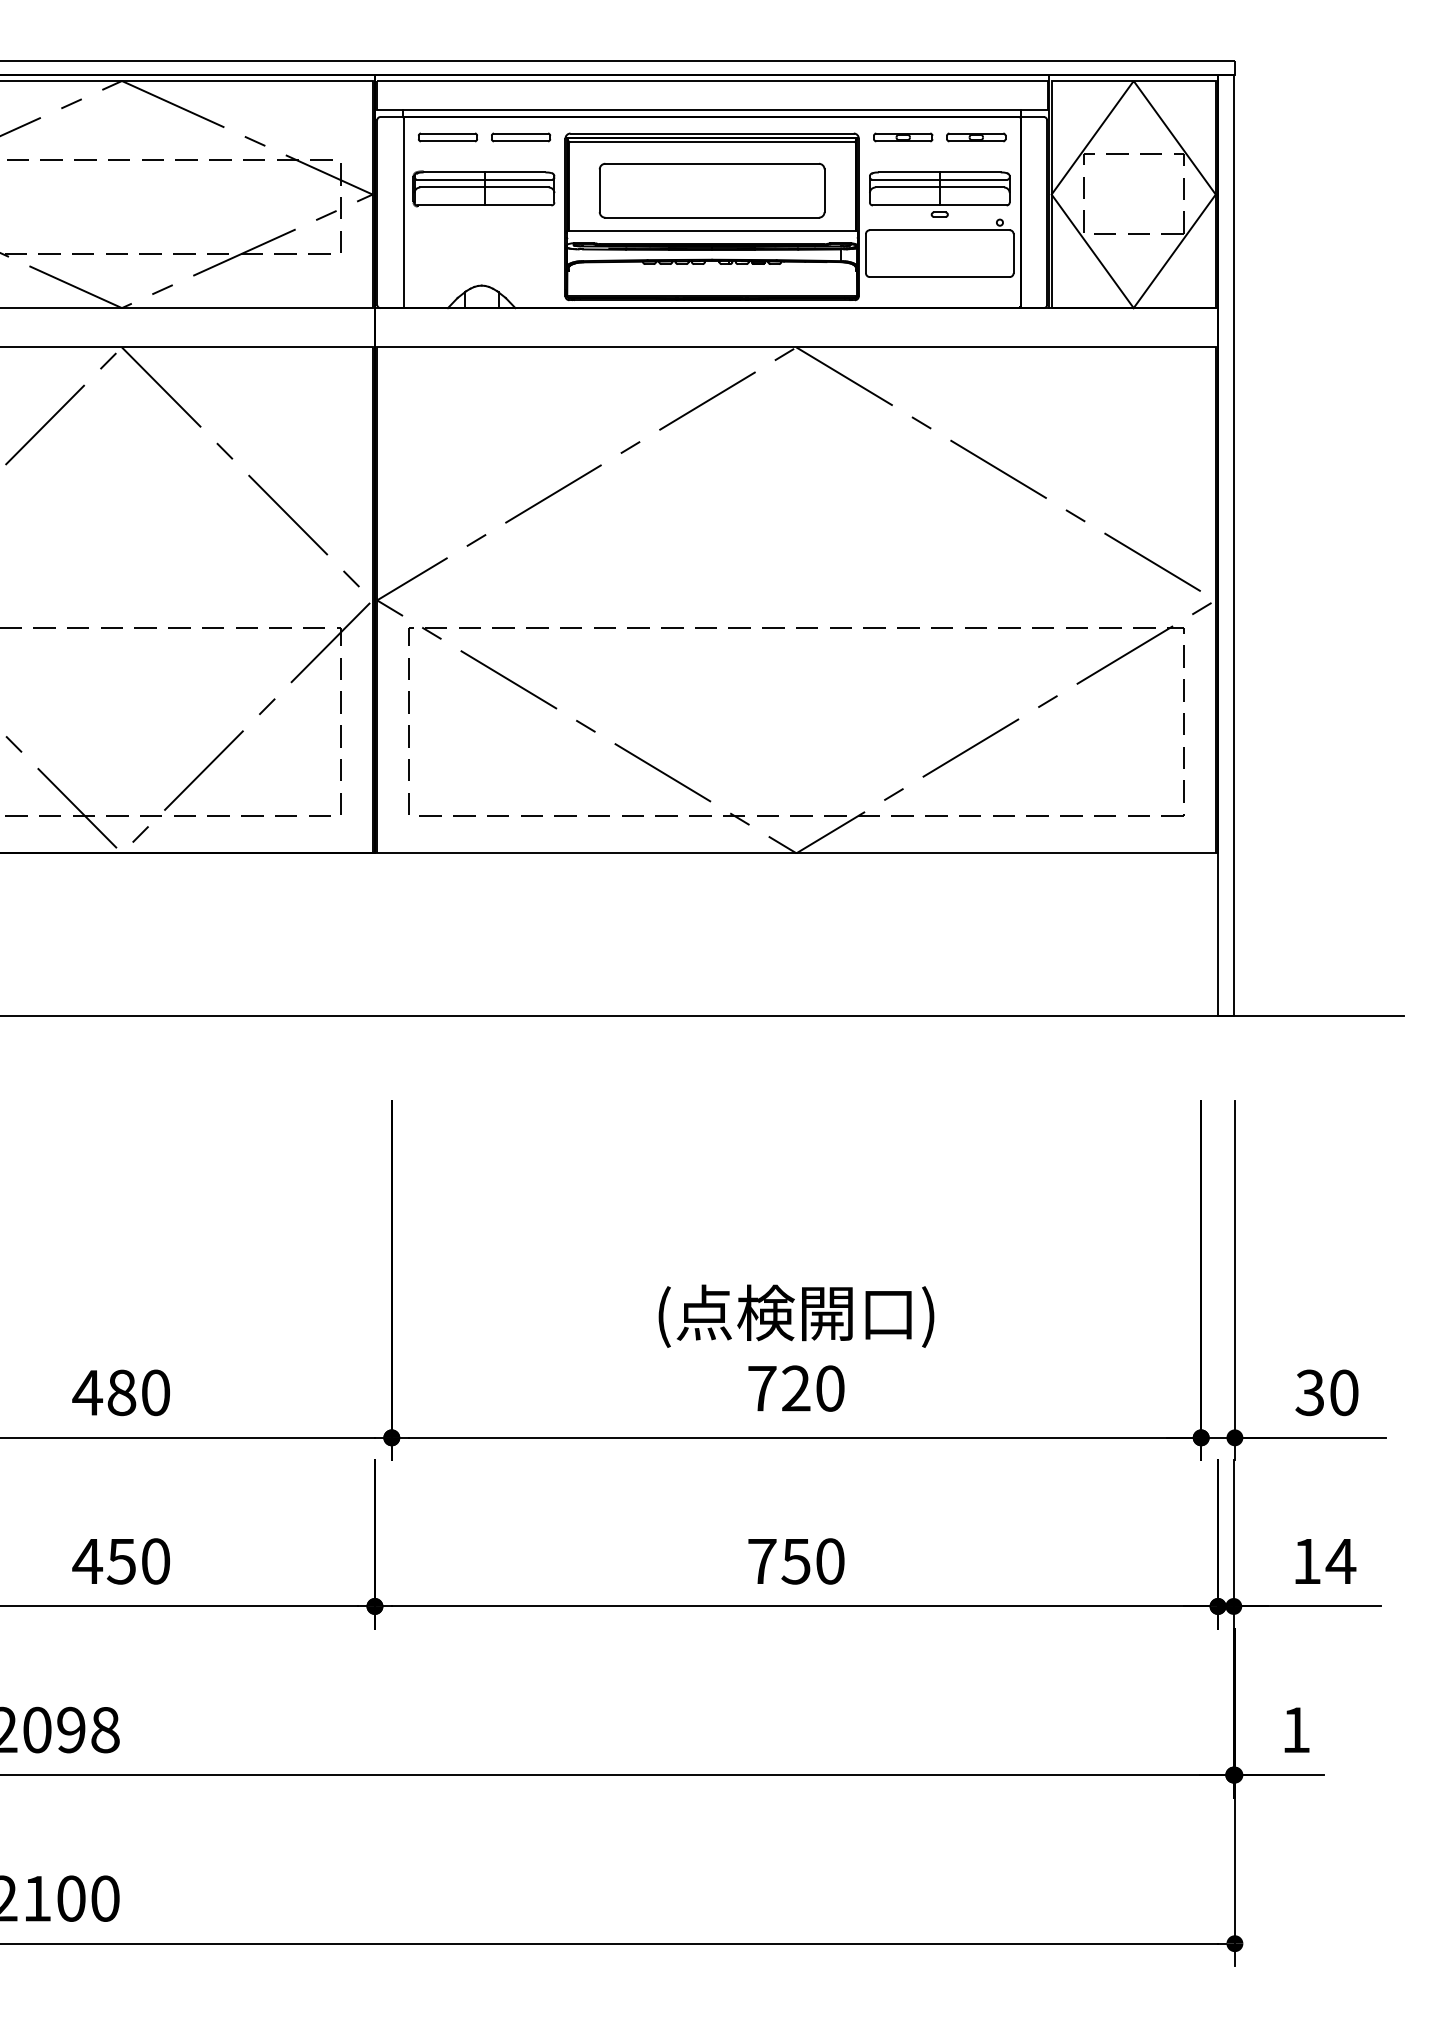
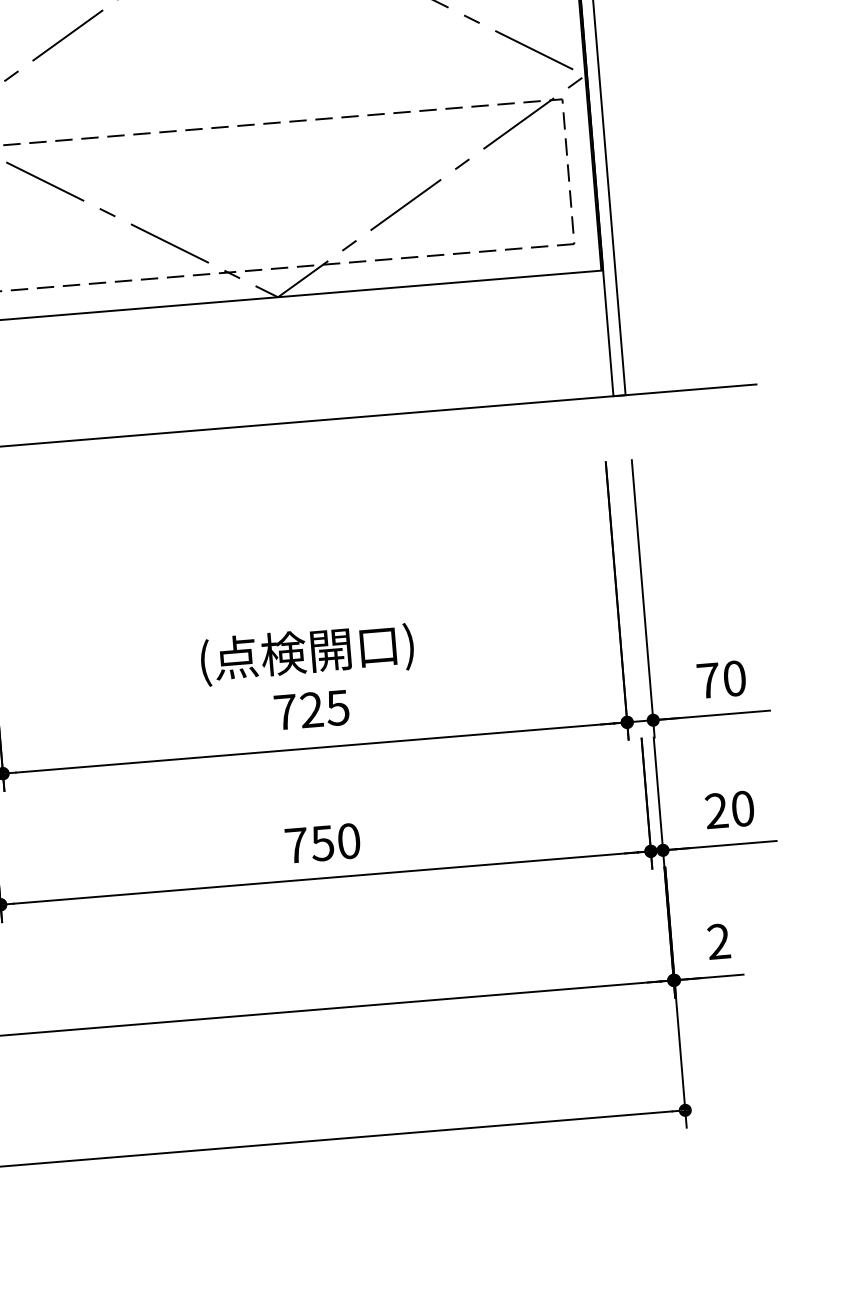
text: (829, 1388) -> (337, 707), 720 -> 725
text: (1309, 1392) -> (707, 680), 30 -> 70
text: (1324, 1561) -> (730, 809), 14 -> 20
text: (1296, 1729) -> (719, 941), 1 -> 2

